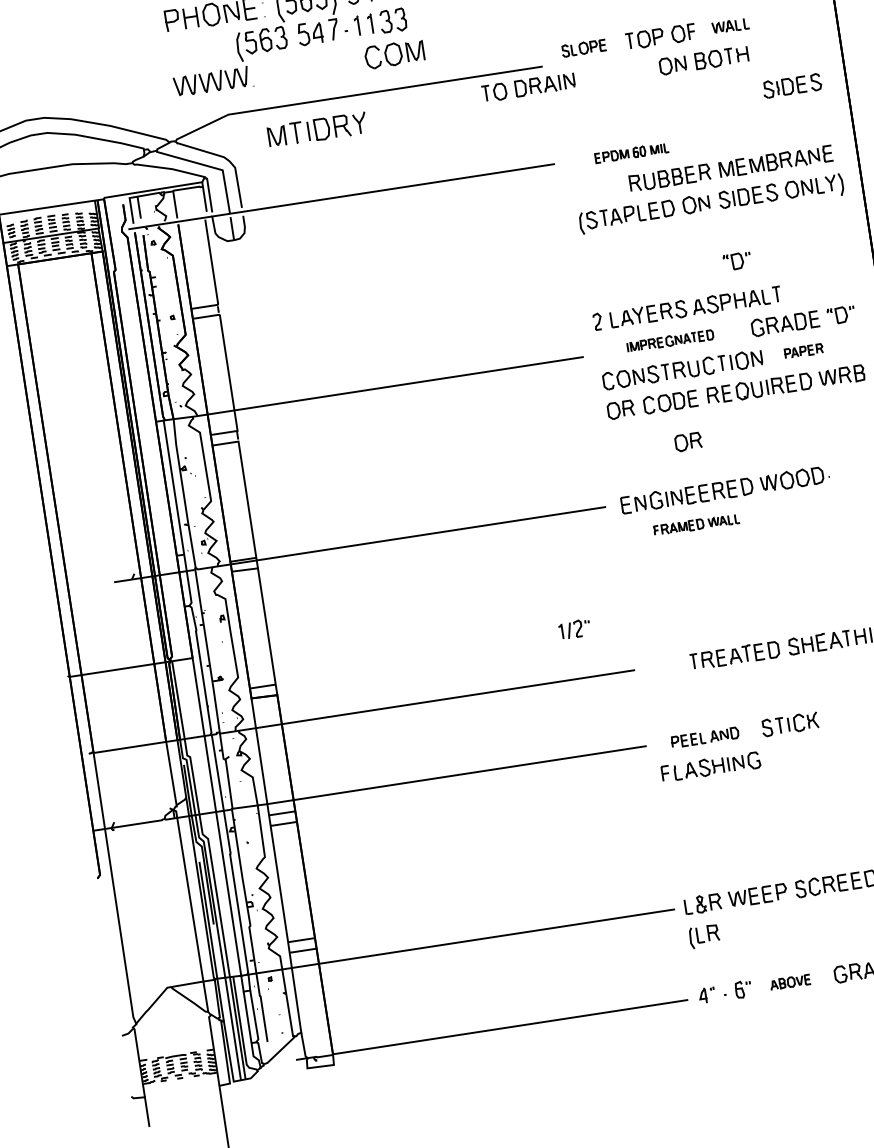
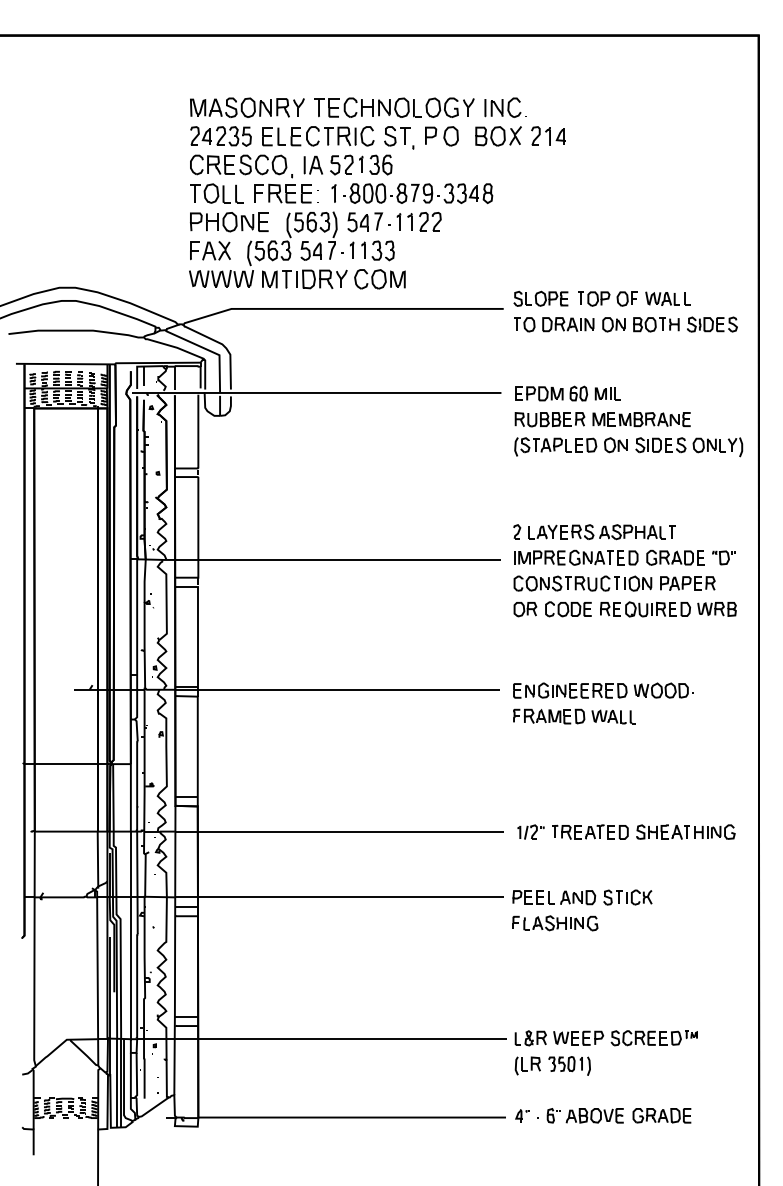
part: (730, 25) -> (667, 298), size x1.43
part: (583, 48) -> (540, 298), size x1.43
part: (193, 50) -> (210, 250), added
part: (792, 85) -> (712, 324), moved
part: (529, 87) -> (554, 324), moved
part: (317, 130) -> (304, 279), moved
part: (631, 152) -> (567, 393), size x1.67
part: (730, 168) -> (602, 419), moved
part: (736, 260) -> (642, 498), removed
part: (670, 340) -> (576, 557), size x1.67
part: (803, 351) -> (687, 583), size x1.67
part: (688, 442) -> (578, 645), removed
part: (696, 524) -> (574, 716), size x1.67
part: (574, 628) -> (530, 831), moved
part: (705, 737) -> (554, 897), size x1.43
part: (752, 928) -> (569, 1065), added
part: (790, 981) -> (594, 1115), size x1.67

